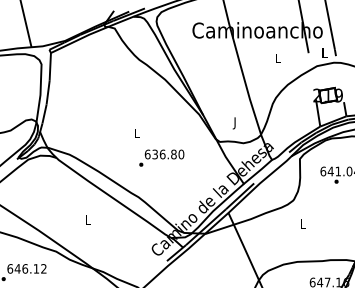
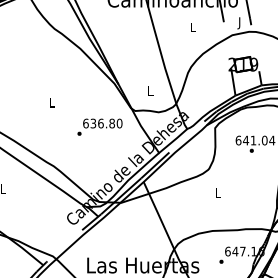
text: (324, 54) -> (239, 23), L -> J
text: (234, 123) -> (149, 92), J -> L
text: (161, 157) -> (99, 126), moved

